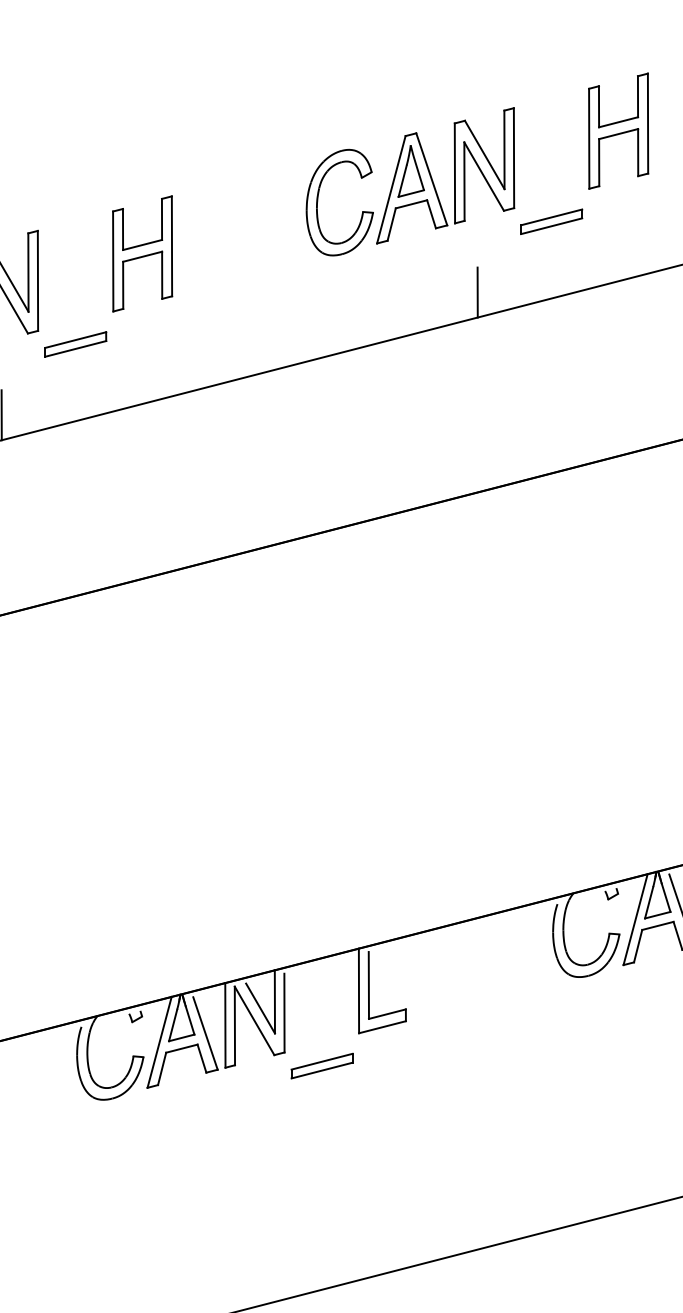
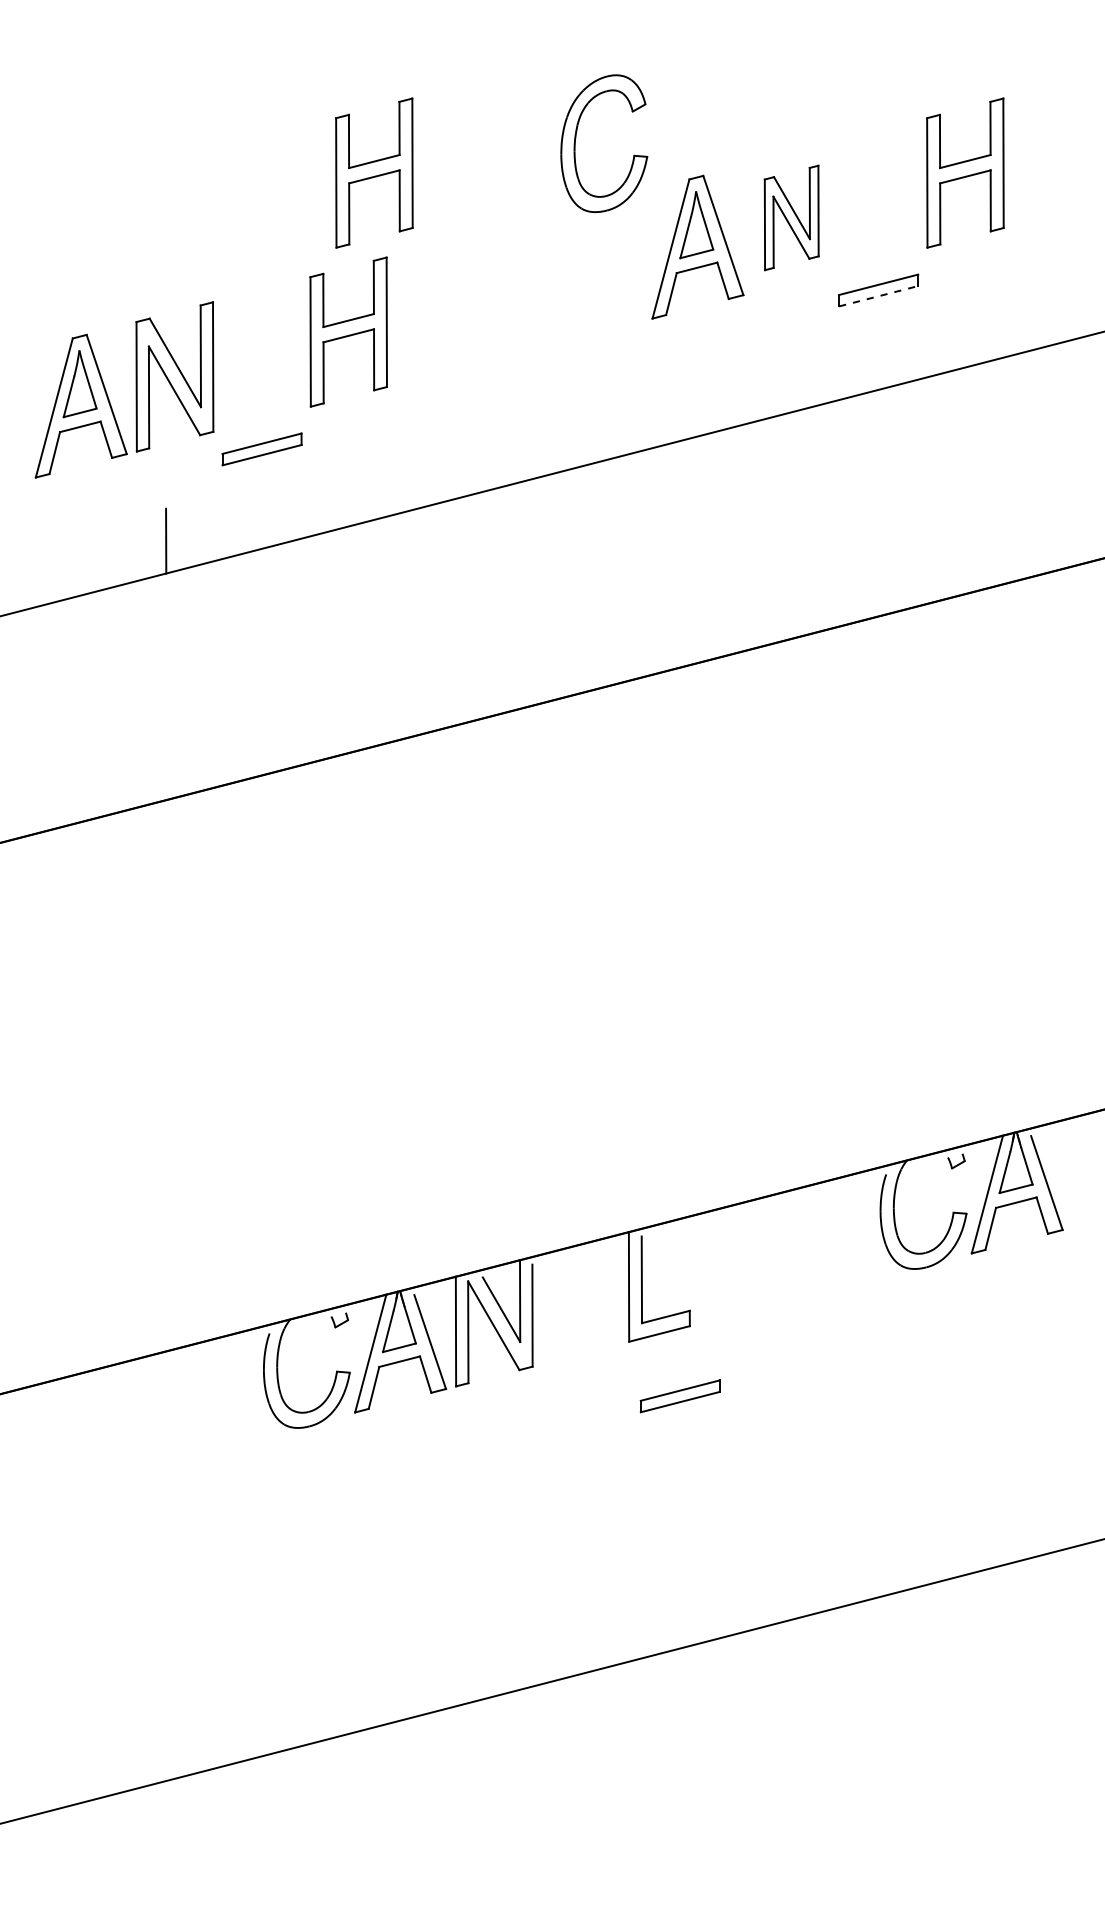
part: (162, 130) -> (374, 172), added
part: (484, 165) -> (791, 217), size x0.7
part: (318, 198) -> (576, 138), moved
line: (551, 226) -> (878, 296), solid -> dashed
line: (477, 292) -> (782, 381), removed
part: (321, 1066) -> (679, 1396), moved

